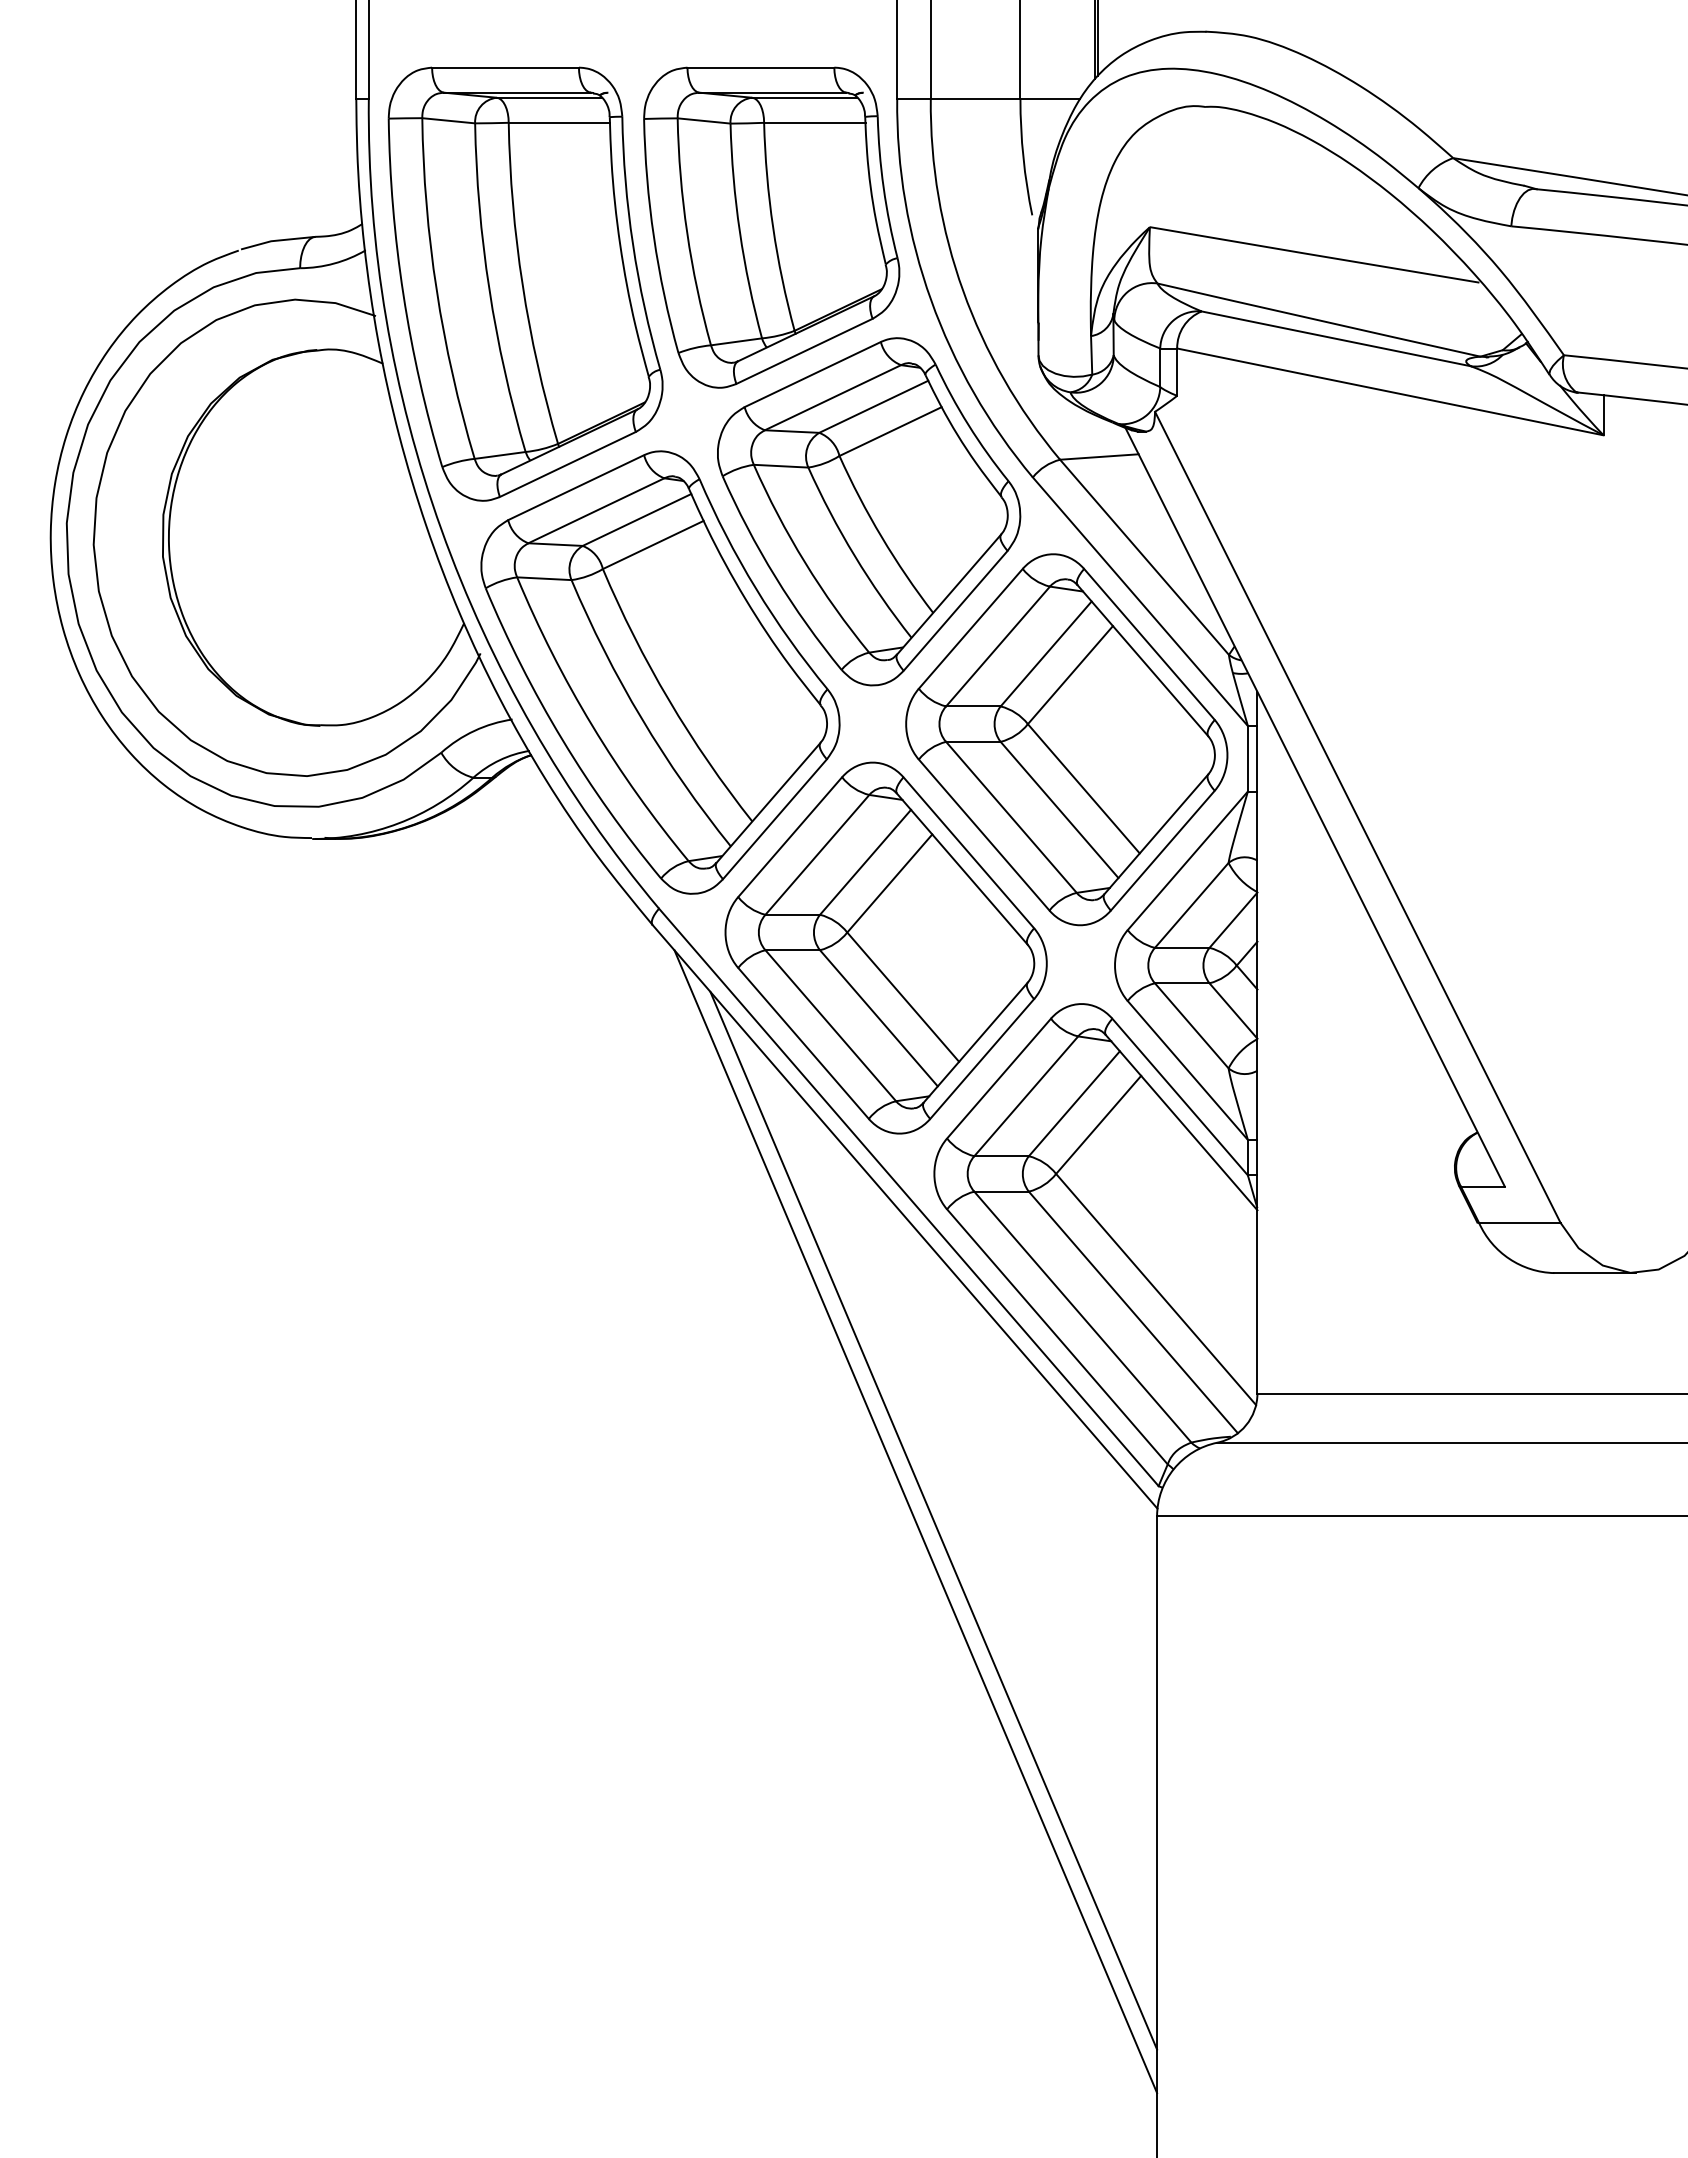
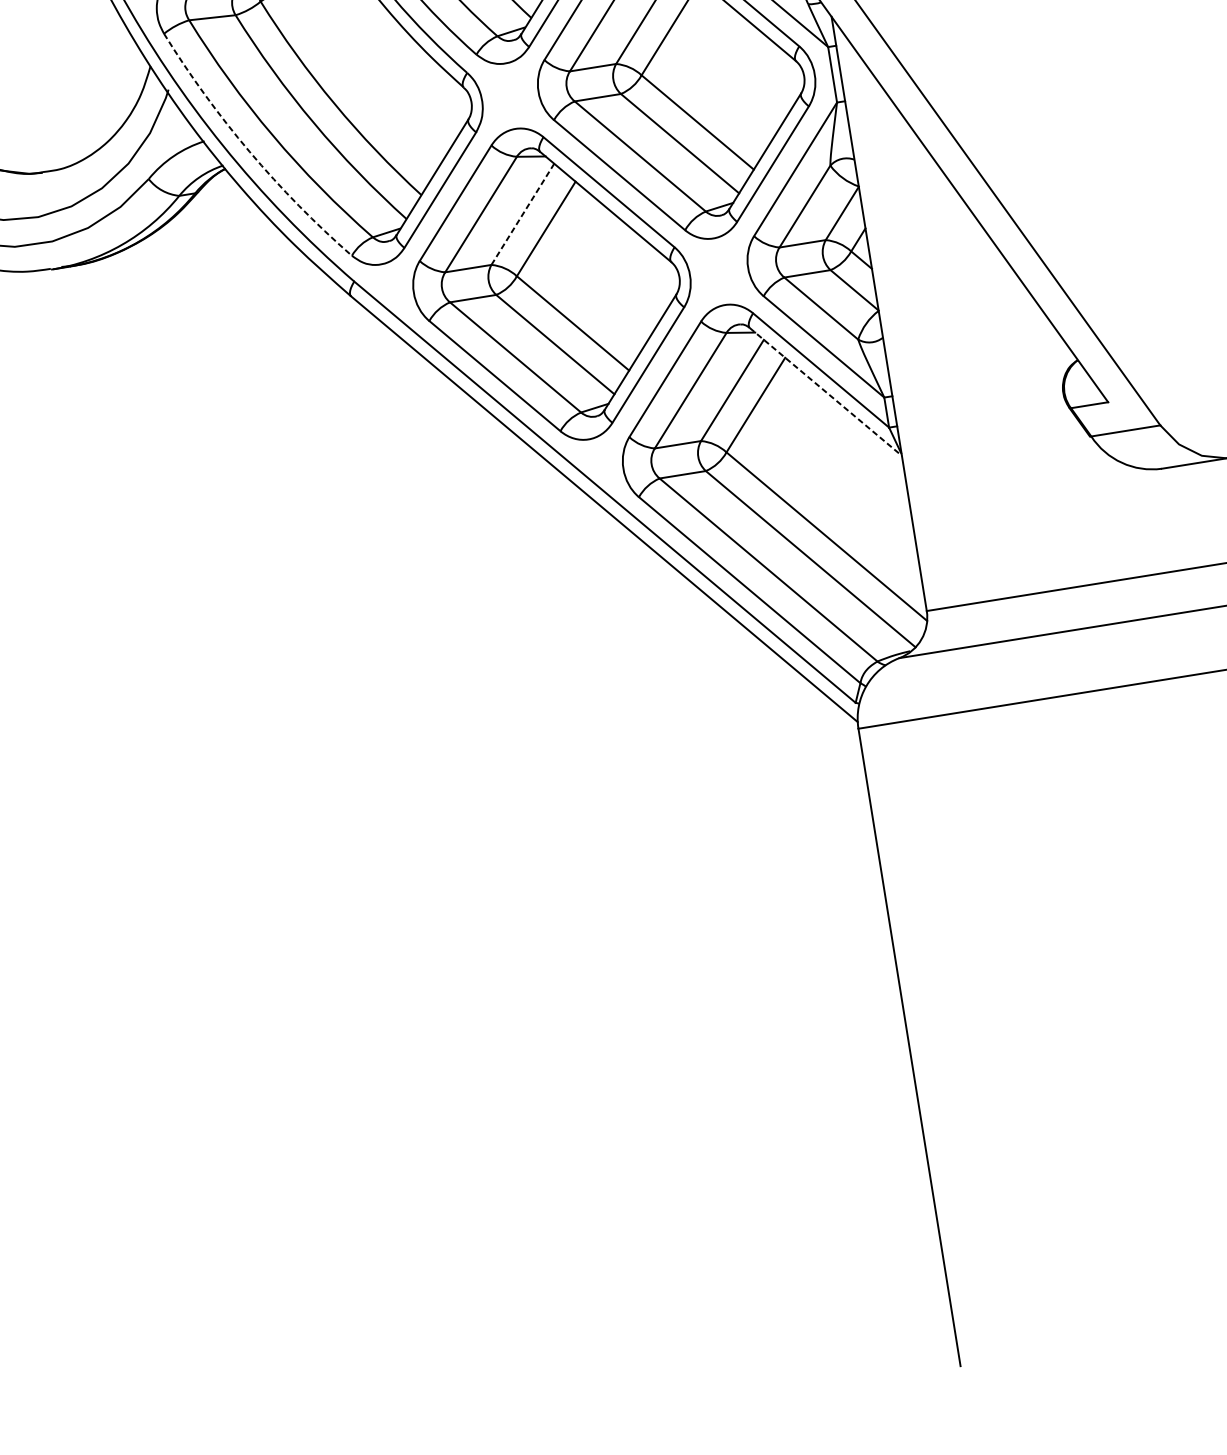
arc: (562, 739) -> (249, 151), solid -> dashed
line: (865, 861) -> (522, 213), solid -> dashed
line: (1181, 1122) -> (825, 391), solid -> dashed
line: (933, 1520) -> (669, 762), removed
line: (915, 1521) -> (654, 765), removed

